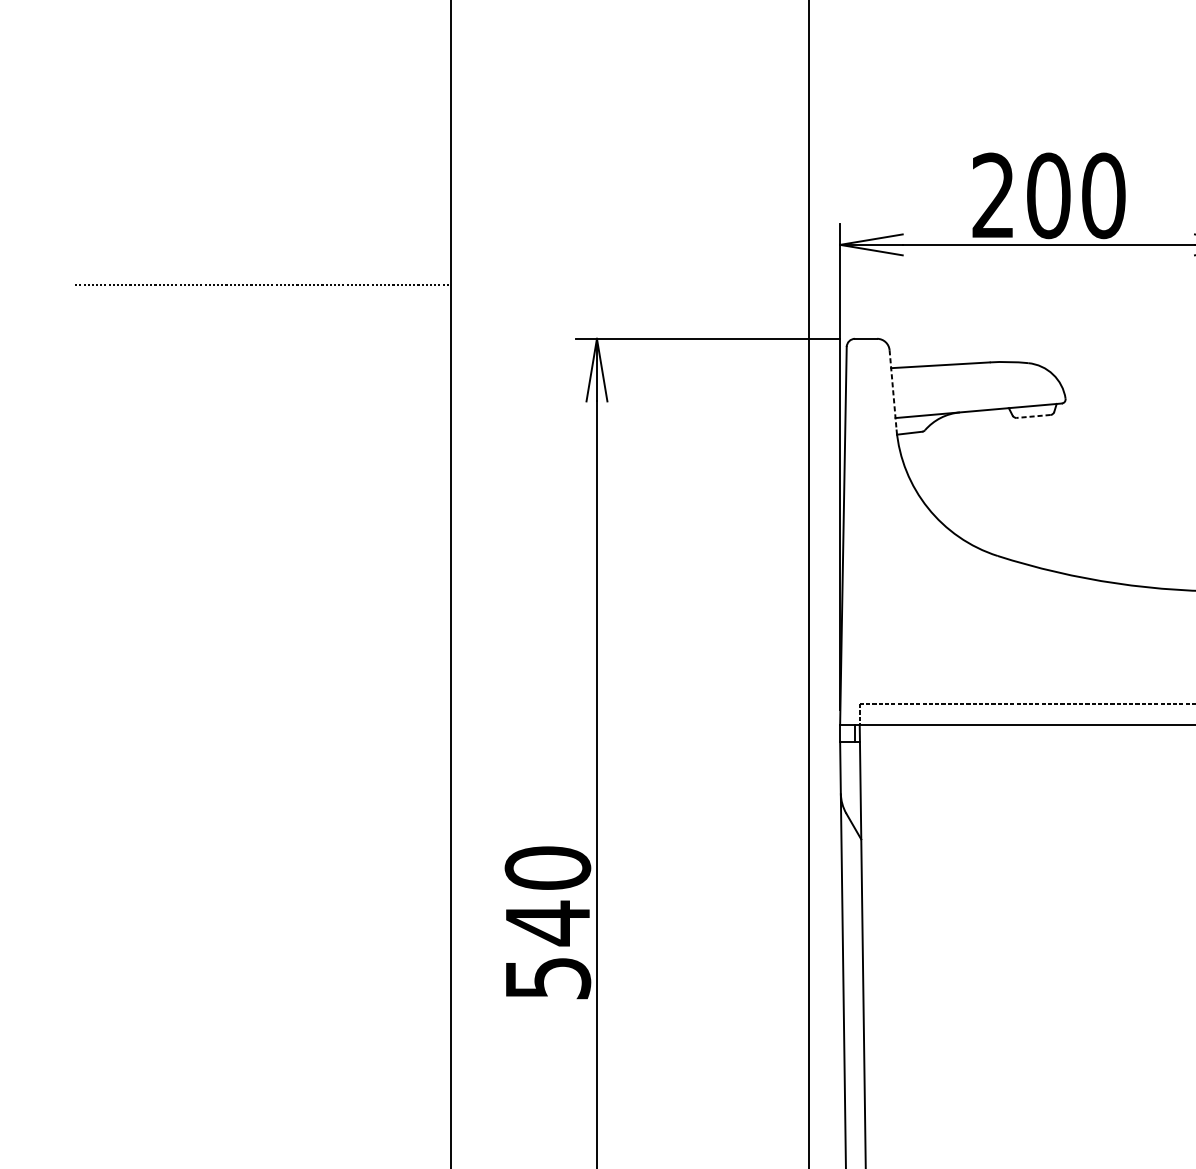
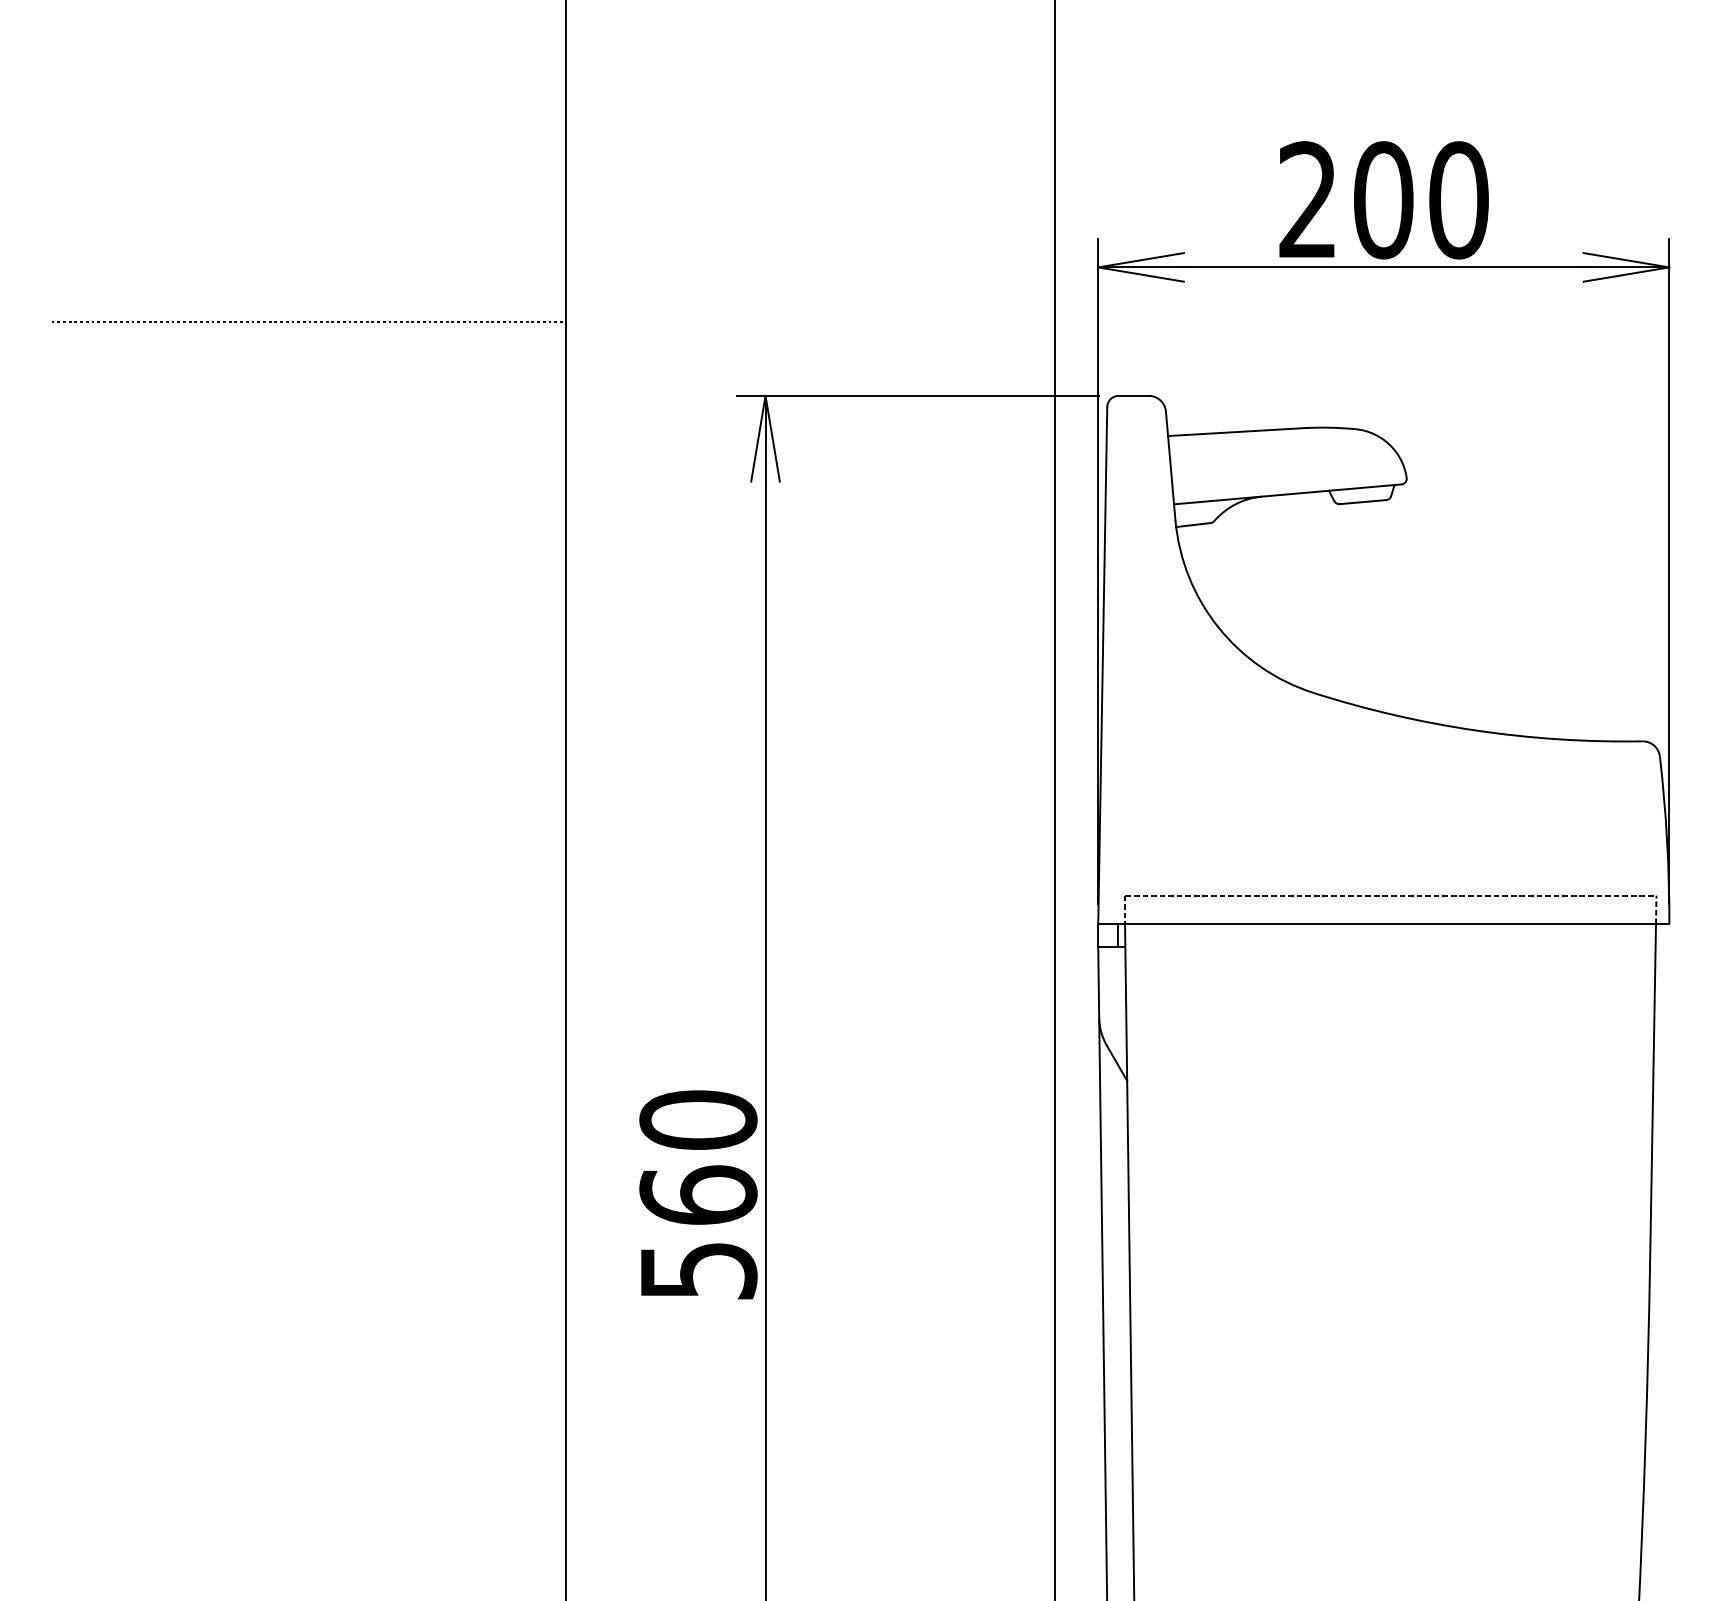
line: (892, 390) -> (1170, 466), dashed -> solid
line: (1033, 416) -> (1362, 502), dashed -> solid
text: (547, 923) -> (698, 1195), 540 -> 560

